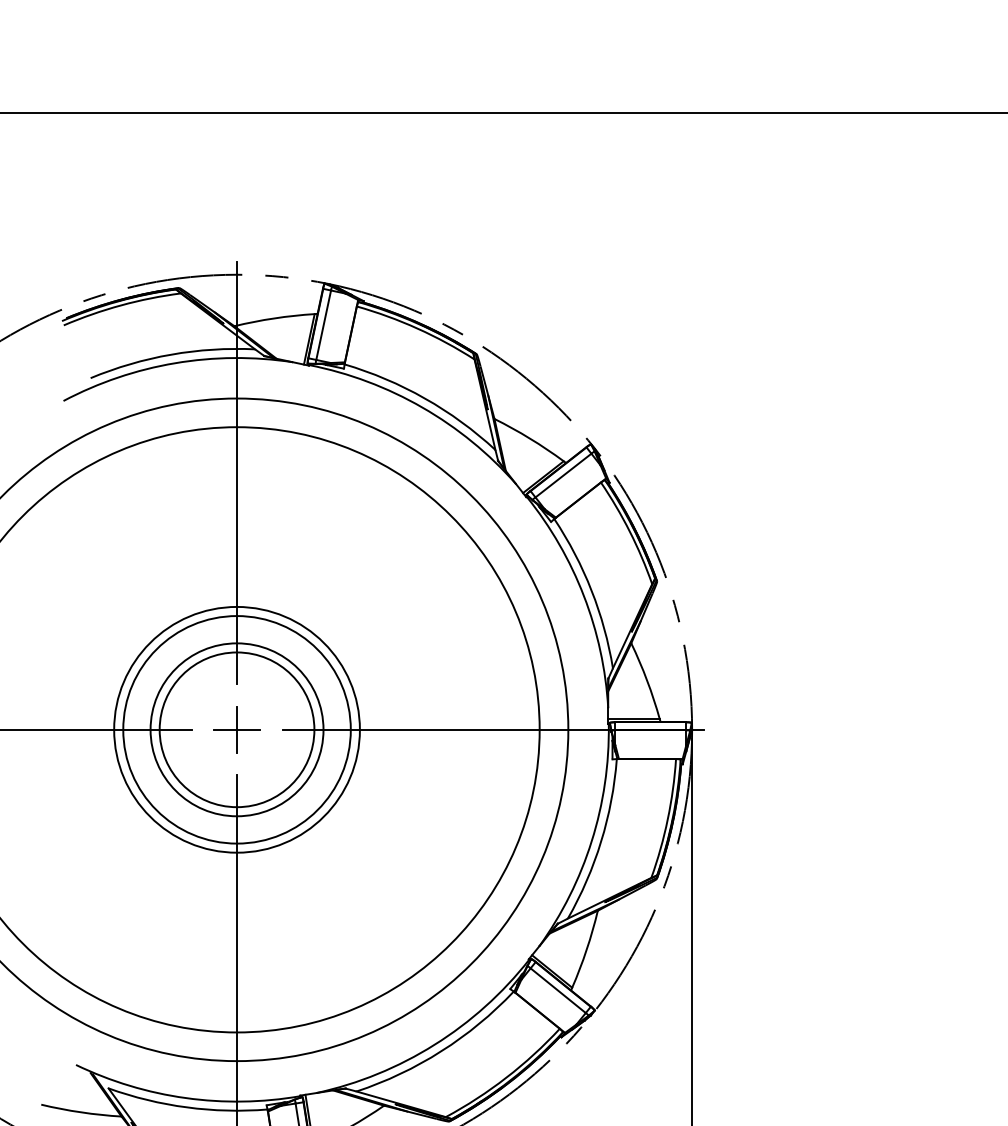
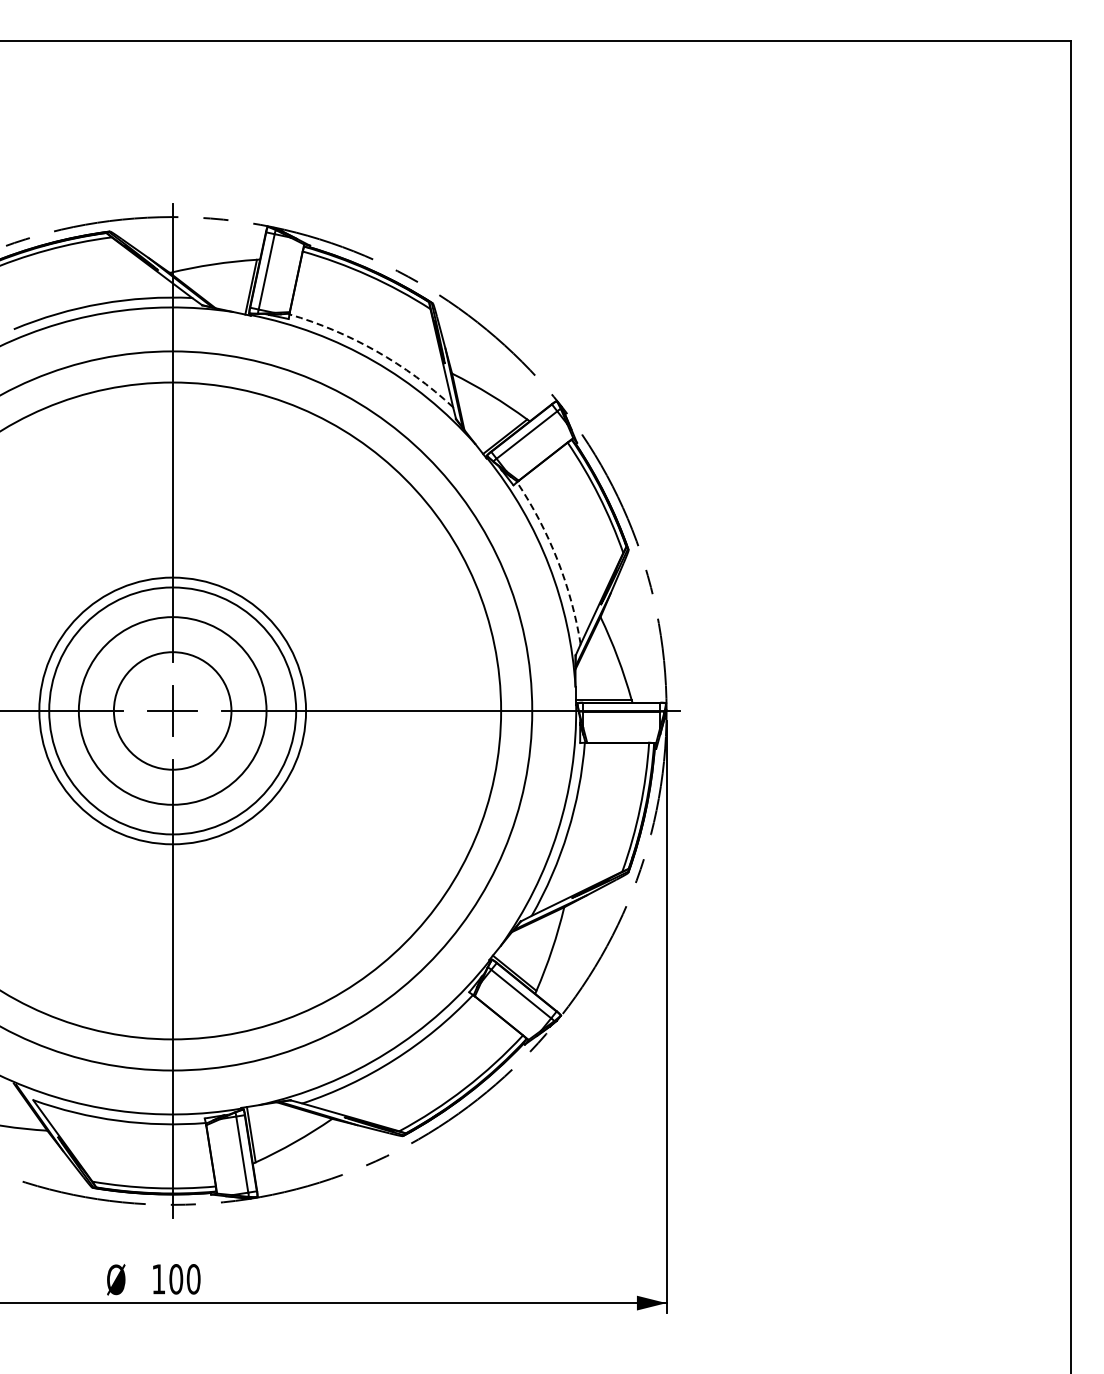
arc: (424, 398) -> (376, 351), solid -> dashed
arc: (591, 590) -> (557, 559), solid -> dashed
circle: (236, 729) -> (172, 710), size x0.7

